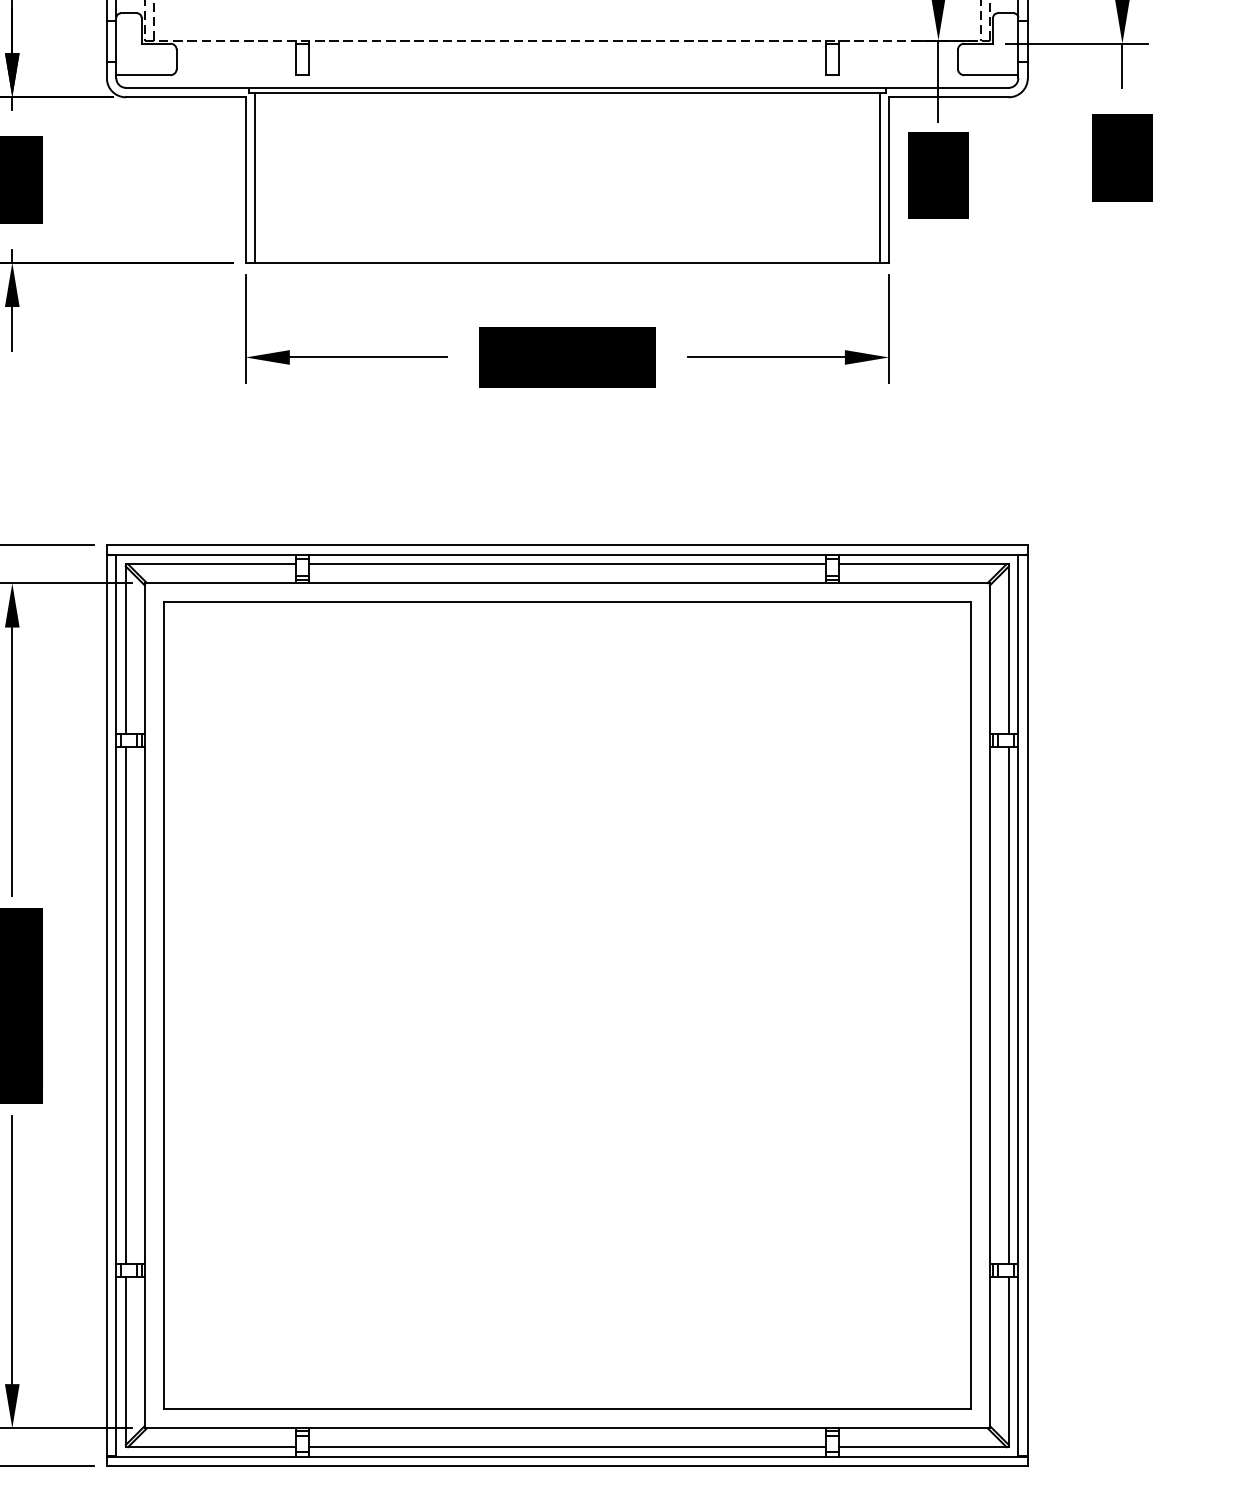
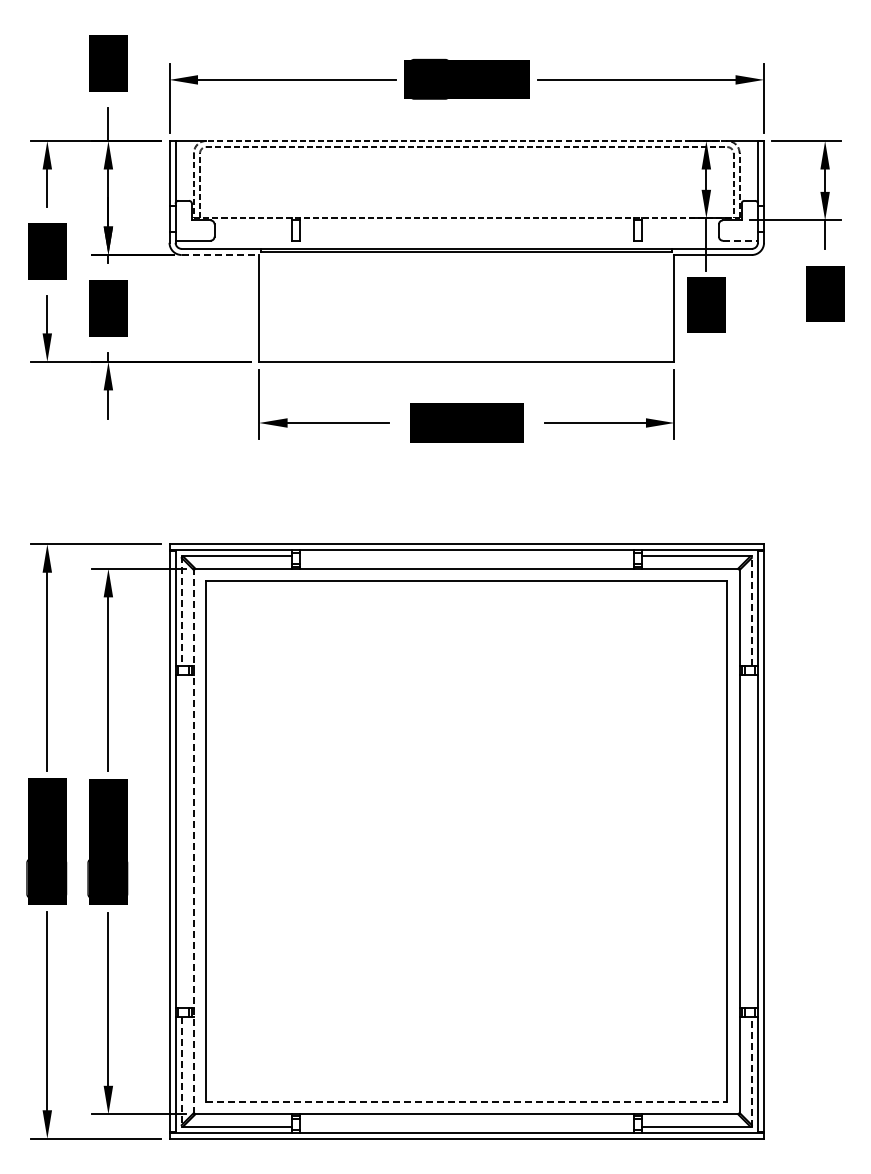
line: (991, 74) -> (740, 240), solid -> dashed
line: (185, 98) -> (220, 255), solid -> dashed
line: (255, 177) -> (265, 306), removed
line: (879, 177) -> (668, 306), removed
line: (566, 564) -> (466, 556), removed
line: (125, 649) -> (181, 611), solid -> dashed
line: (1008, 649) -> (751, 611), solid -> dashed
line: (125, 1005) -> (181, 841), removed
line: (144, 1005) -> (193, 841), solid -> dashed
line: (1008, 1005) -> (751, 841), removed
line: (125, 1361) -> (181, 1071), solid -> dashed
line: (1008, 1361) -> (751, 1071), solid -> dashed
line: (566, 1409) -> (466, 1102), solid -> dashed
line: (566, 1447) -> (466, 1126), removed

